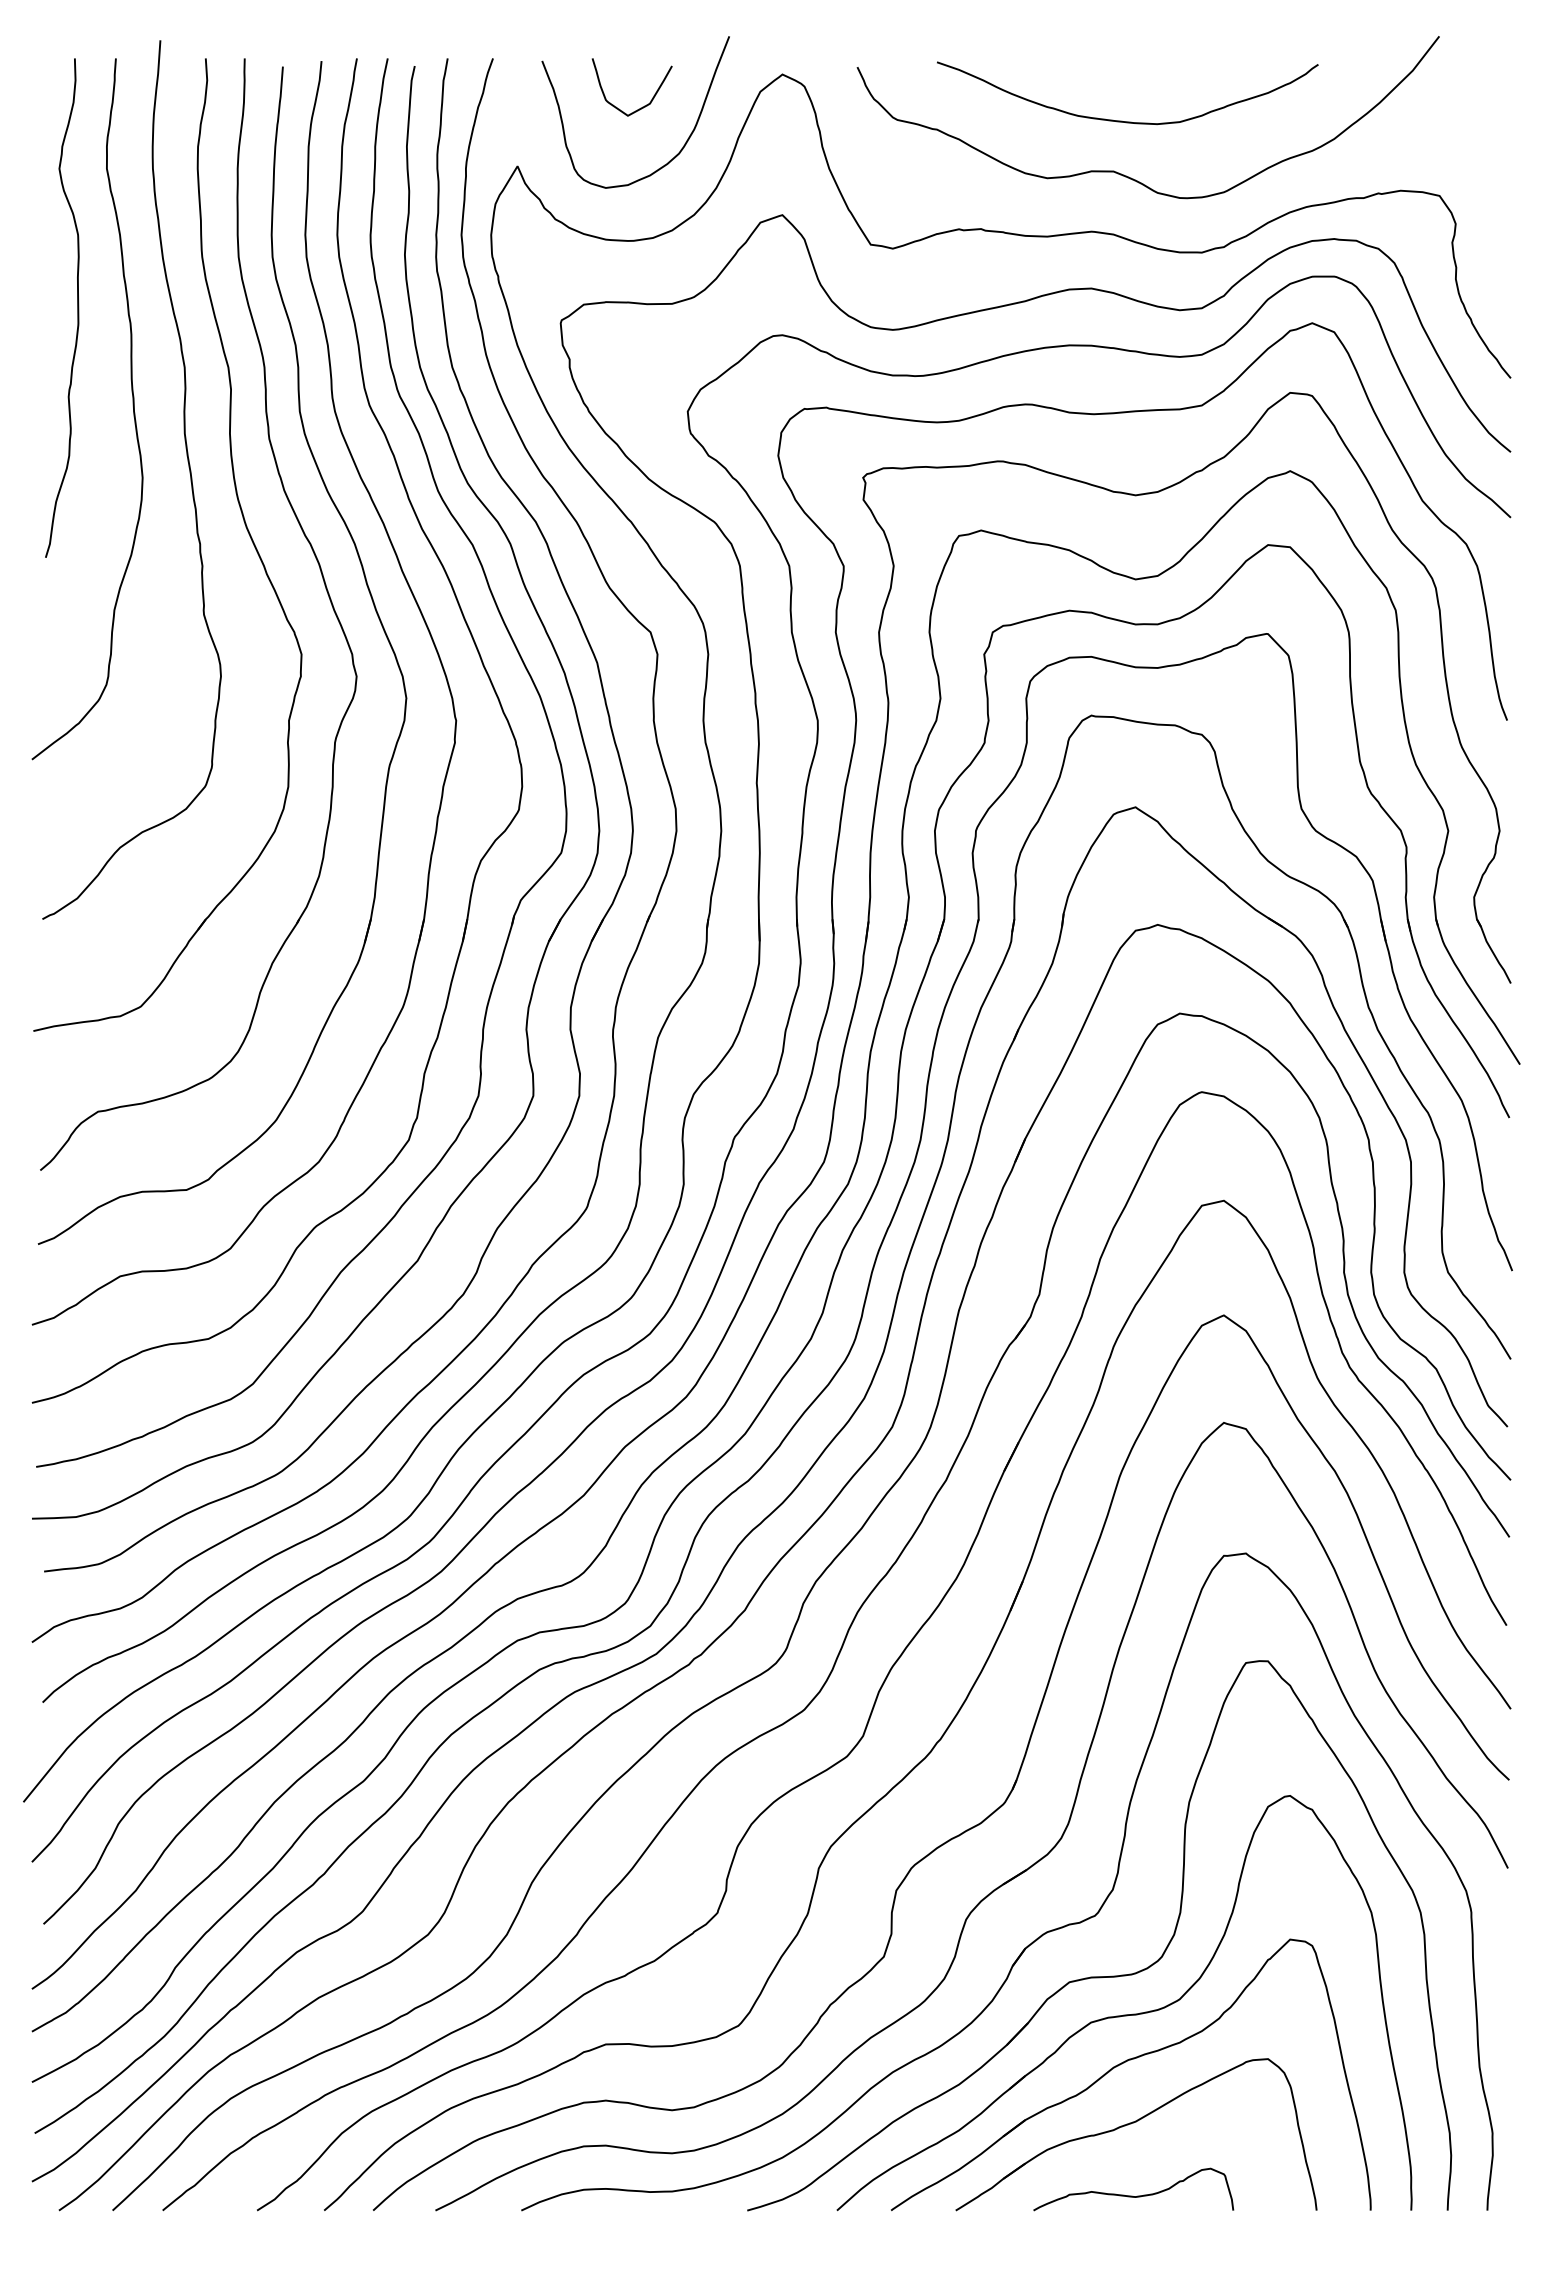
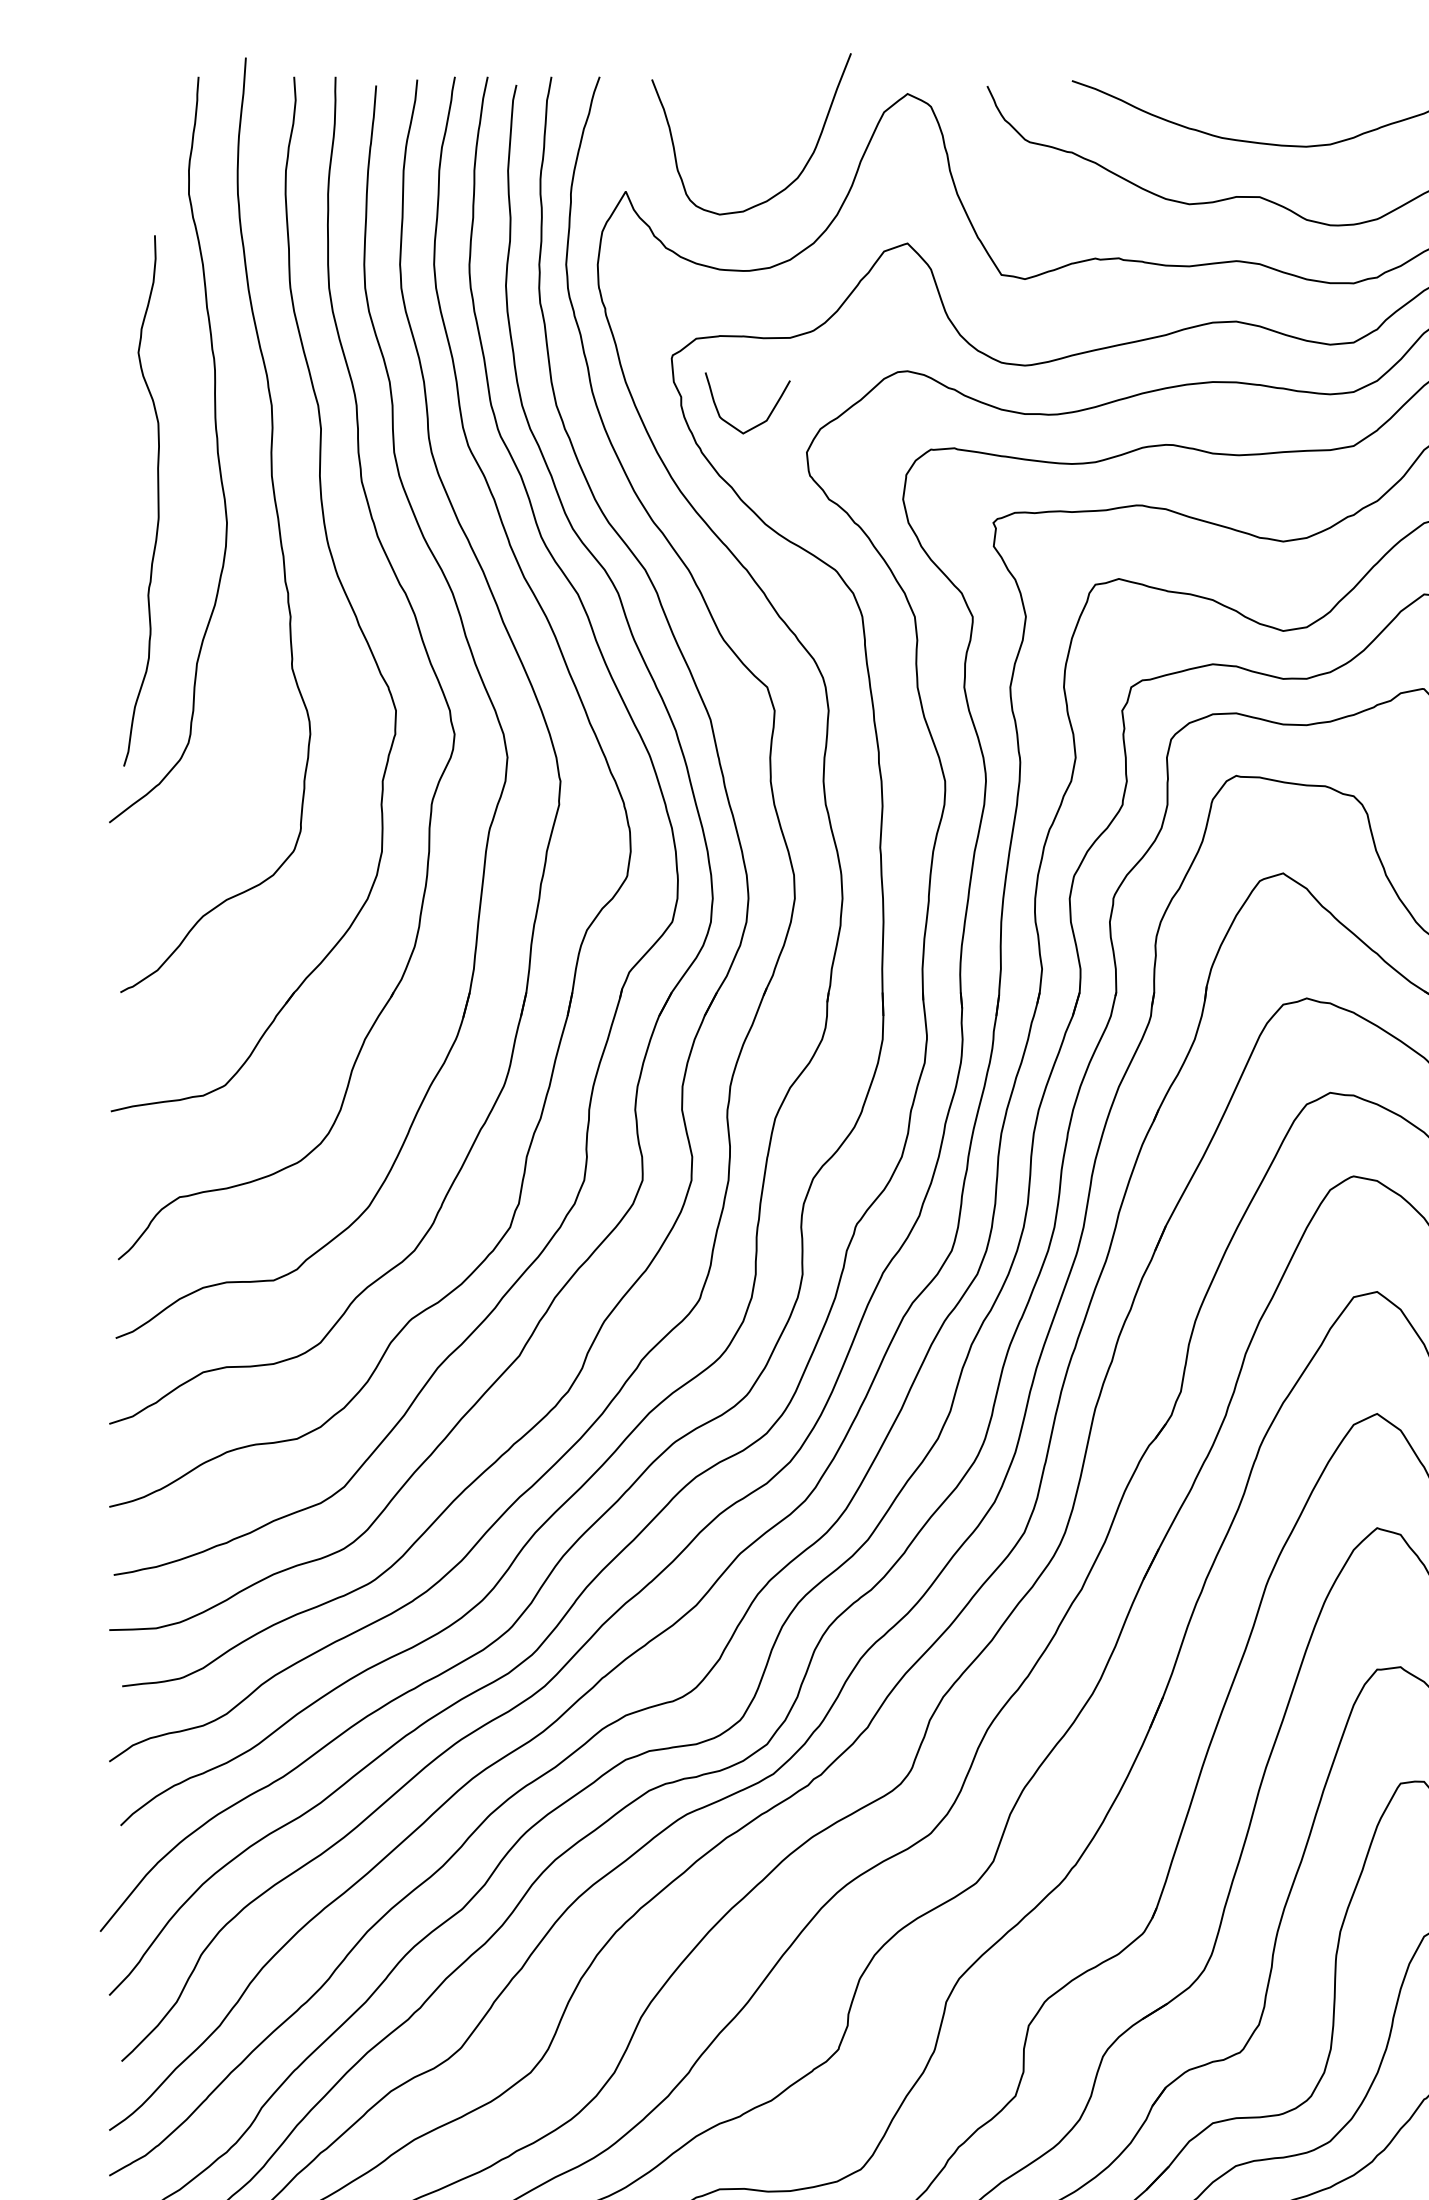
curve: (640, 107) -> (756, 424), moved
curve: (77, 307) -> (157, 500), moved

